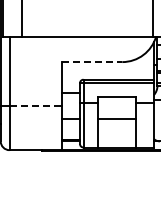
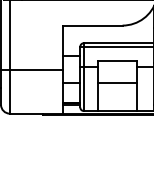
line: (92, 62) -> (92, 25), dashed -> solid
line: (36, 106) -> (36, 69), dashed -> solid

